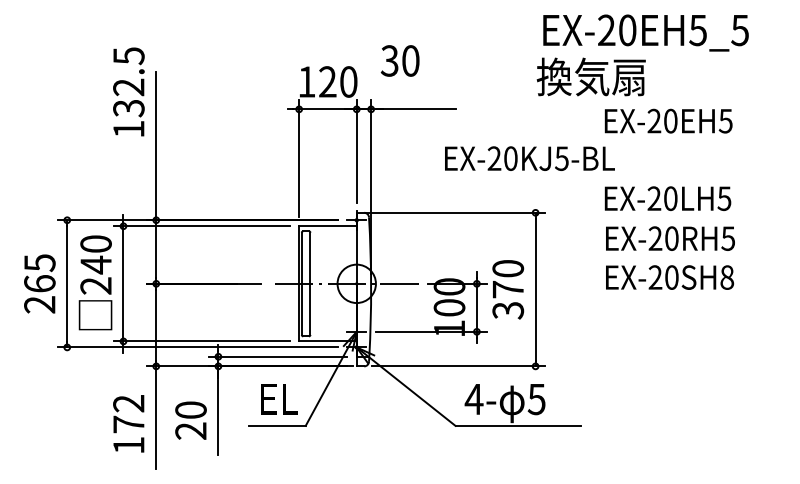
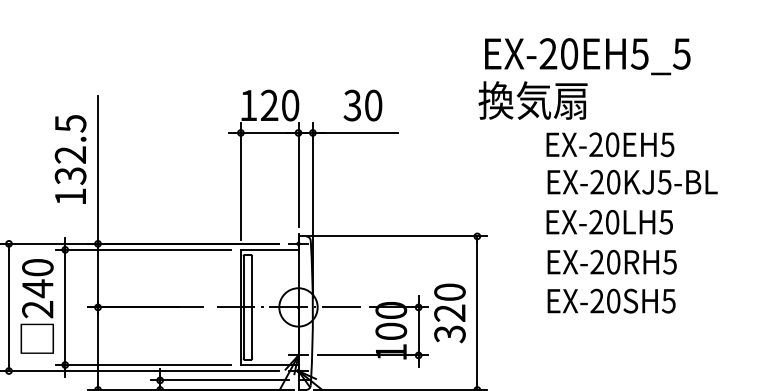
text: (399, 60) -> (362, 105), moved
text: (128, 91) -> (70, 159), moved
text: (529, 158) -> (632, 182), moved
text: (727, 277) -> (669, 301), EX-20SH8 -> EX-20SH5
text: (507, 289) -> (449, 313), 370 -> 320

